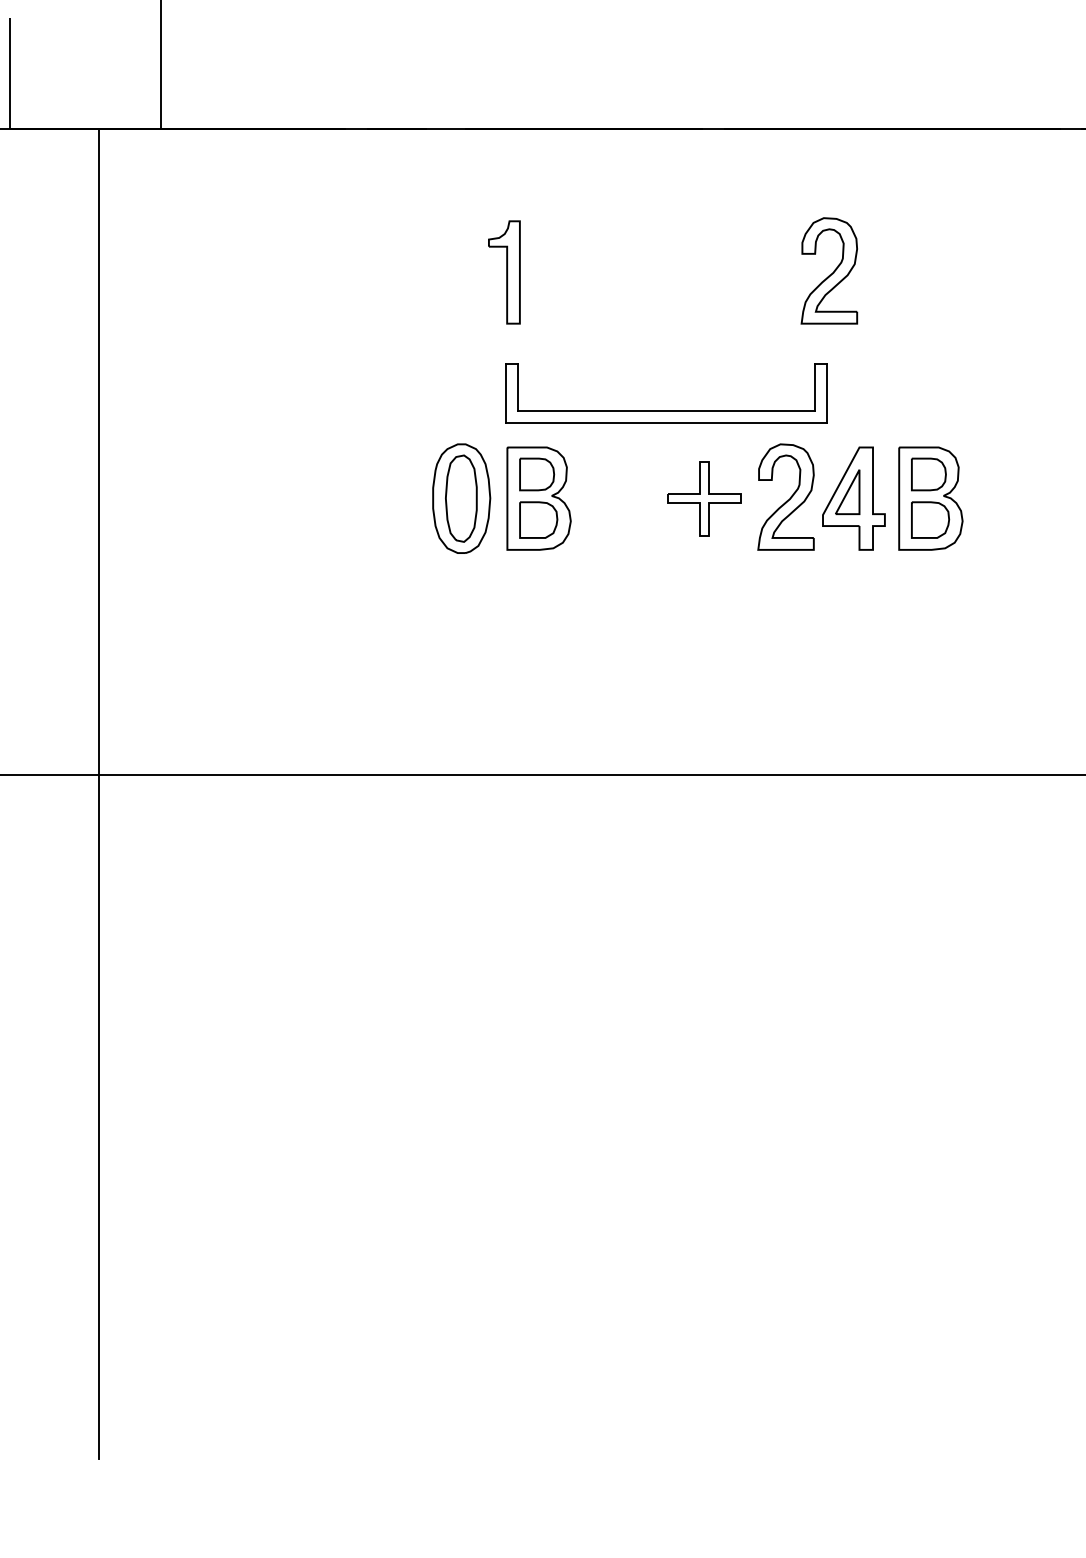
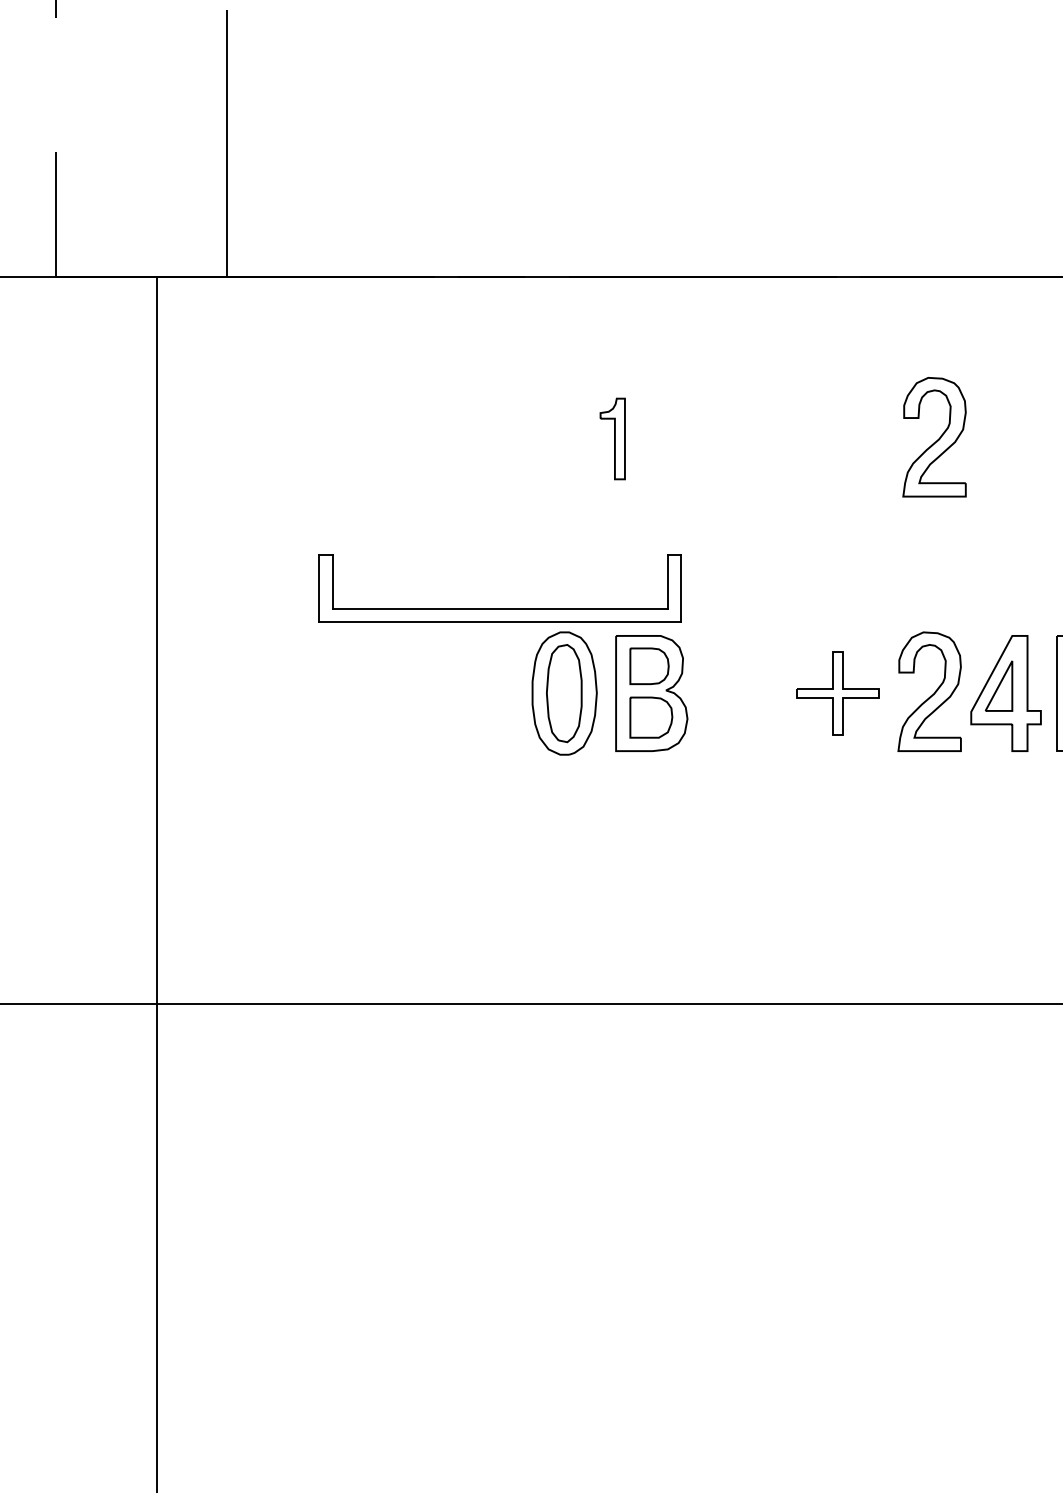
part: (829, 270) -> (934, 436), moved
part: (504, 272) -> (612, 439), size x0.7
part: (666, 410) -> (500, 607), moved

